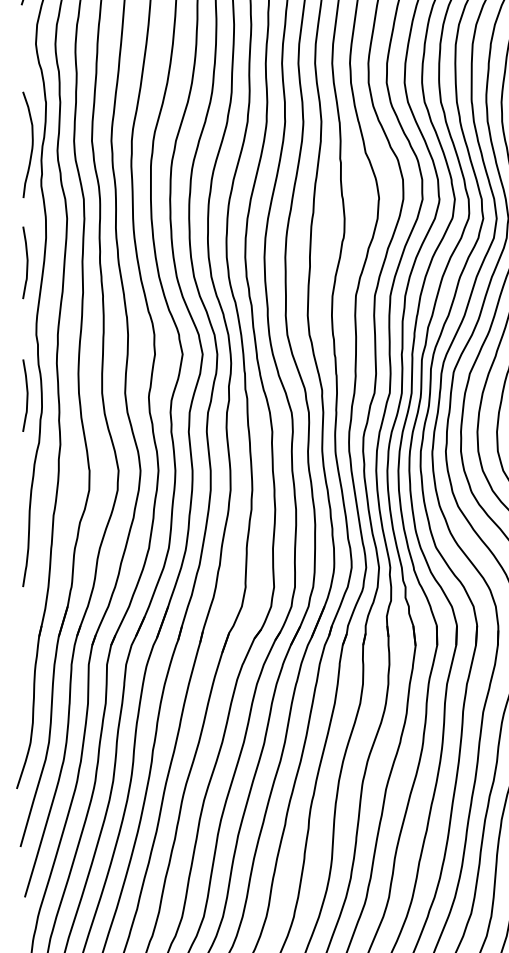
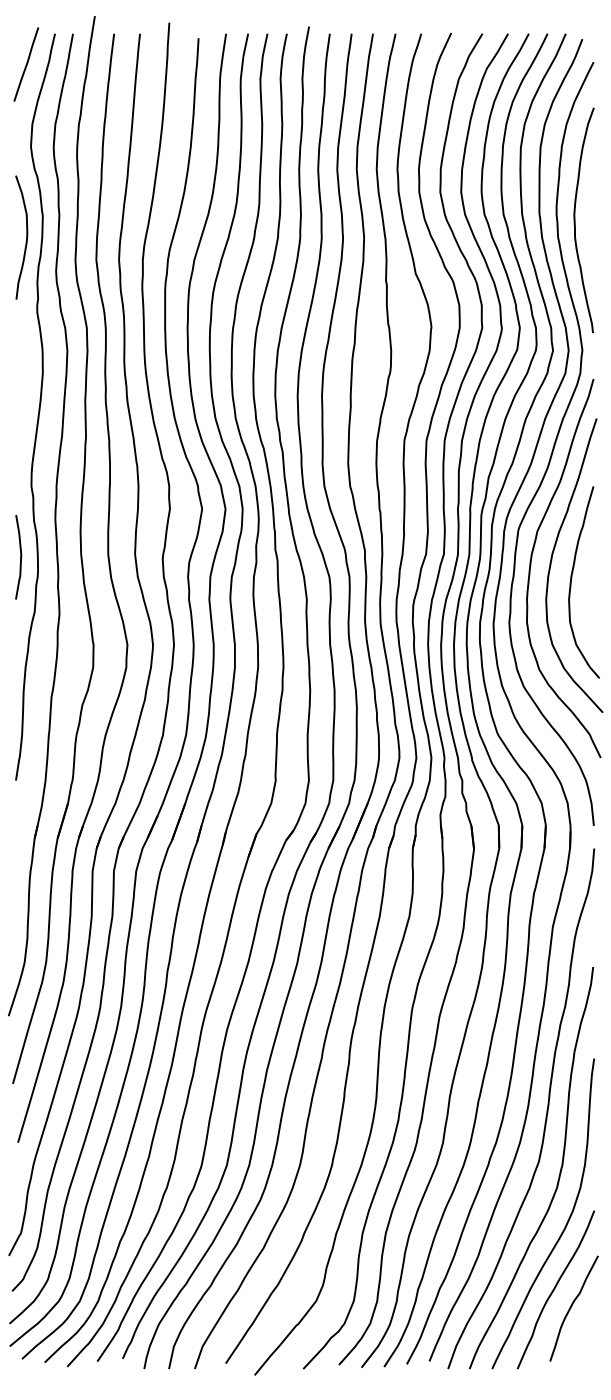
curve: (32, 144) -> (26, 237), moved
curve: (26, 263) -> (20, 402), removed

